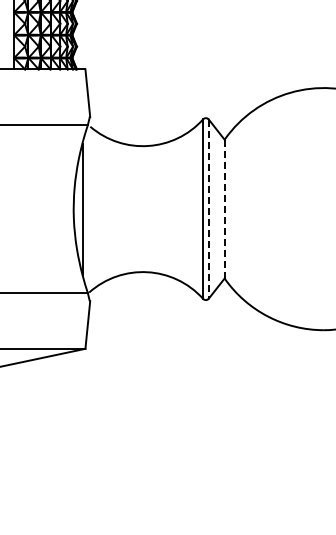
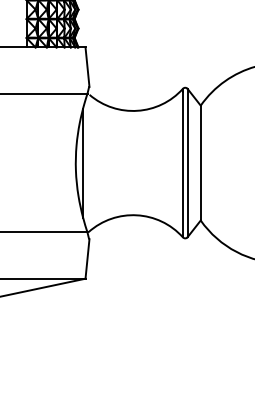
line: (208, 209) -> (187, 163), dashed -> solid
line: (224, 209) -> (200, 163), dashed -> solid

